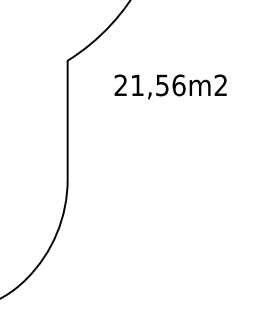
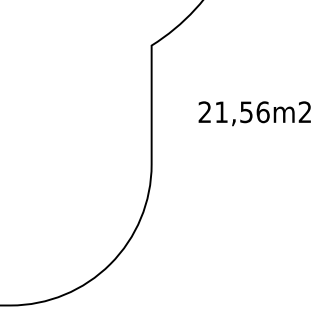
text: (170, 86) -> (254, 113), moved

